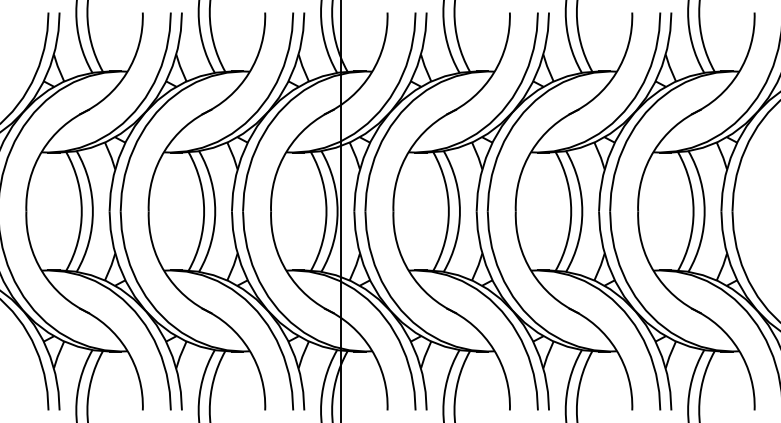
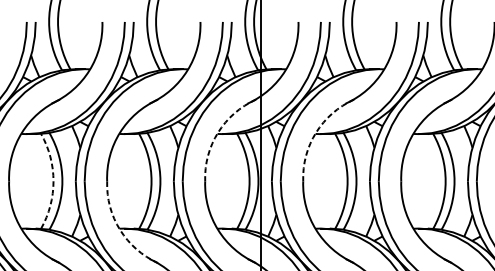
arc: (287, 150) -> (218, 132), solid -> dashed
arc: (409, 150) -> (316, 132), solid -> dashed
arc: (81, 211) -> (53, 181), solid -> dashed
arc: (164, 272) -> (119, 230), solid -> dashed

